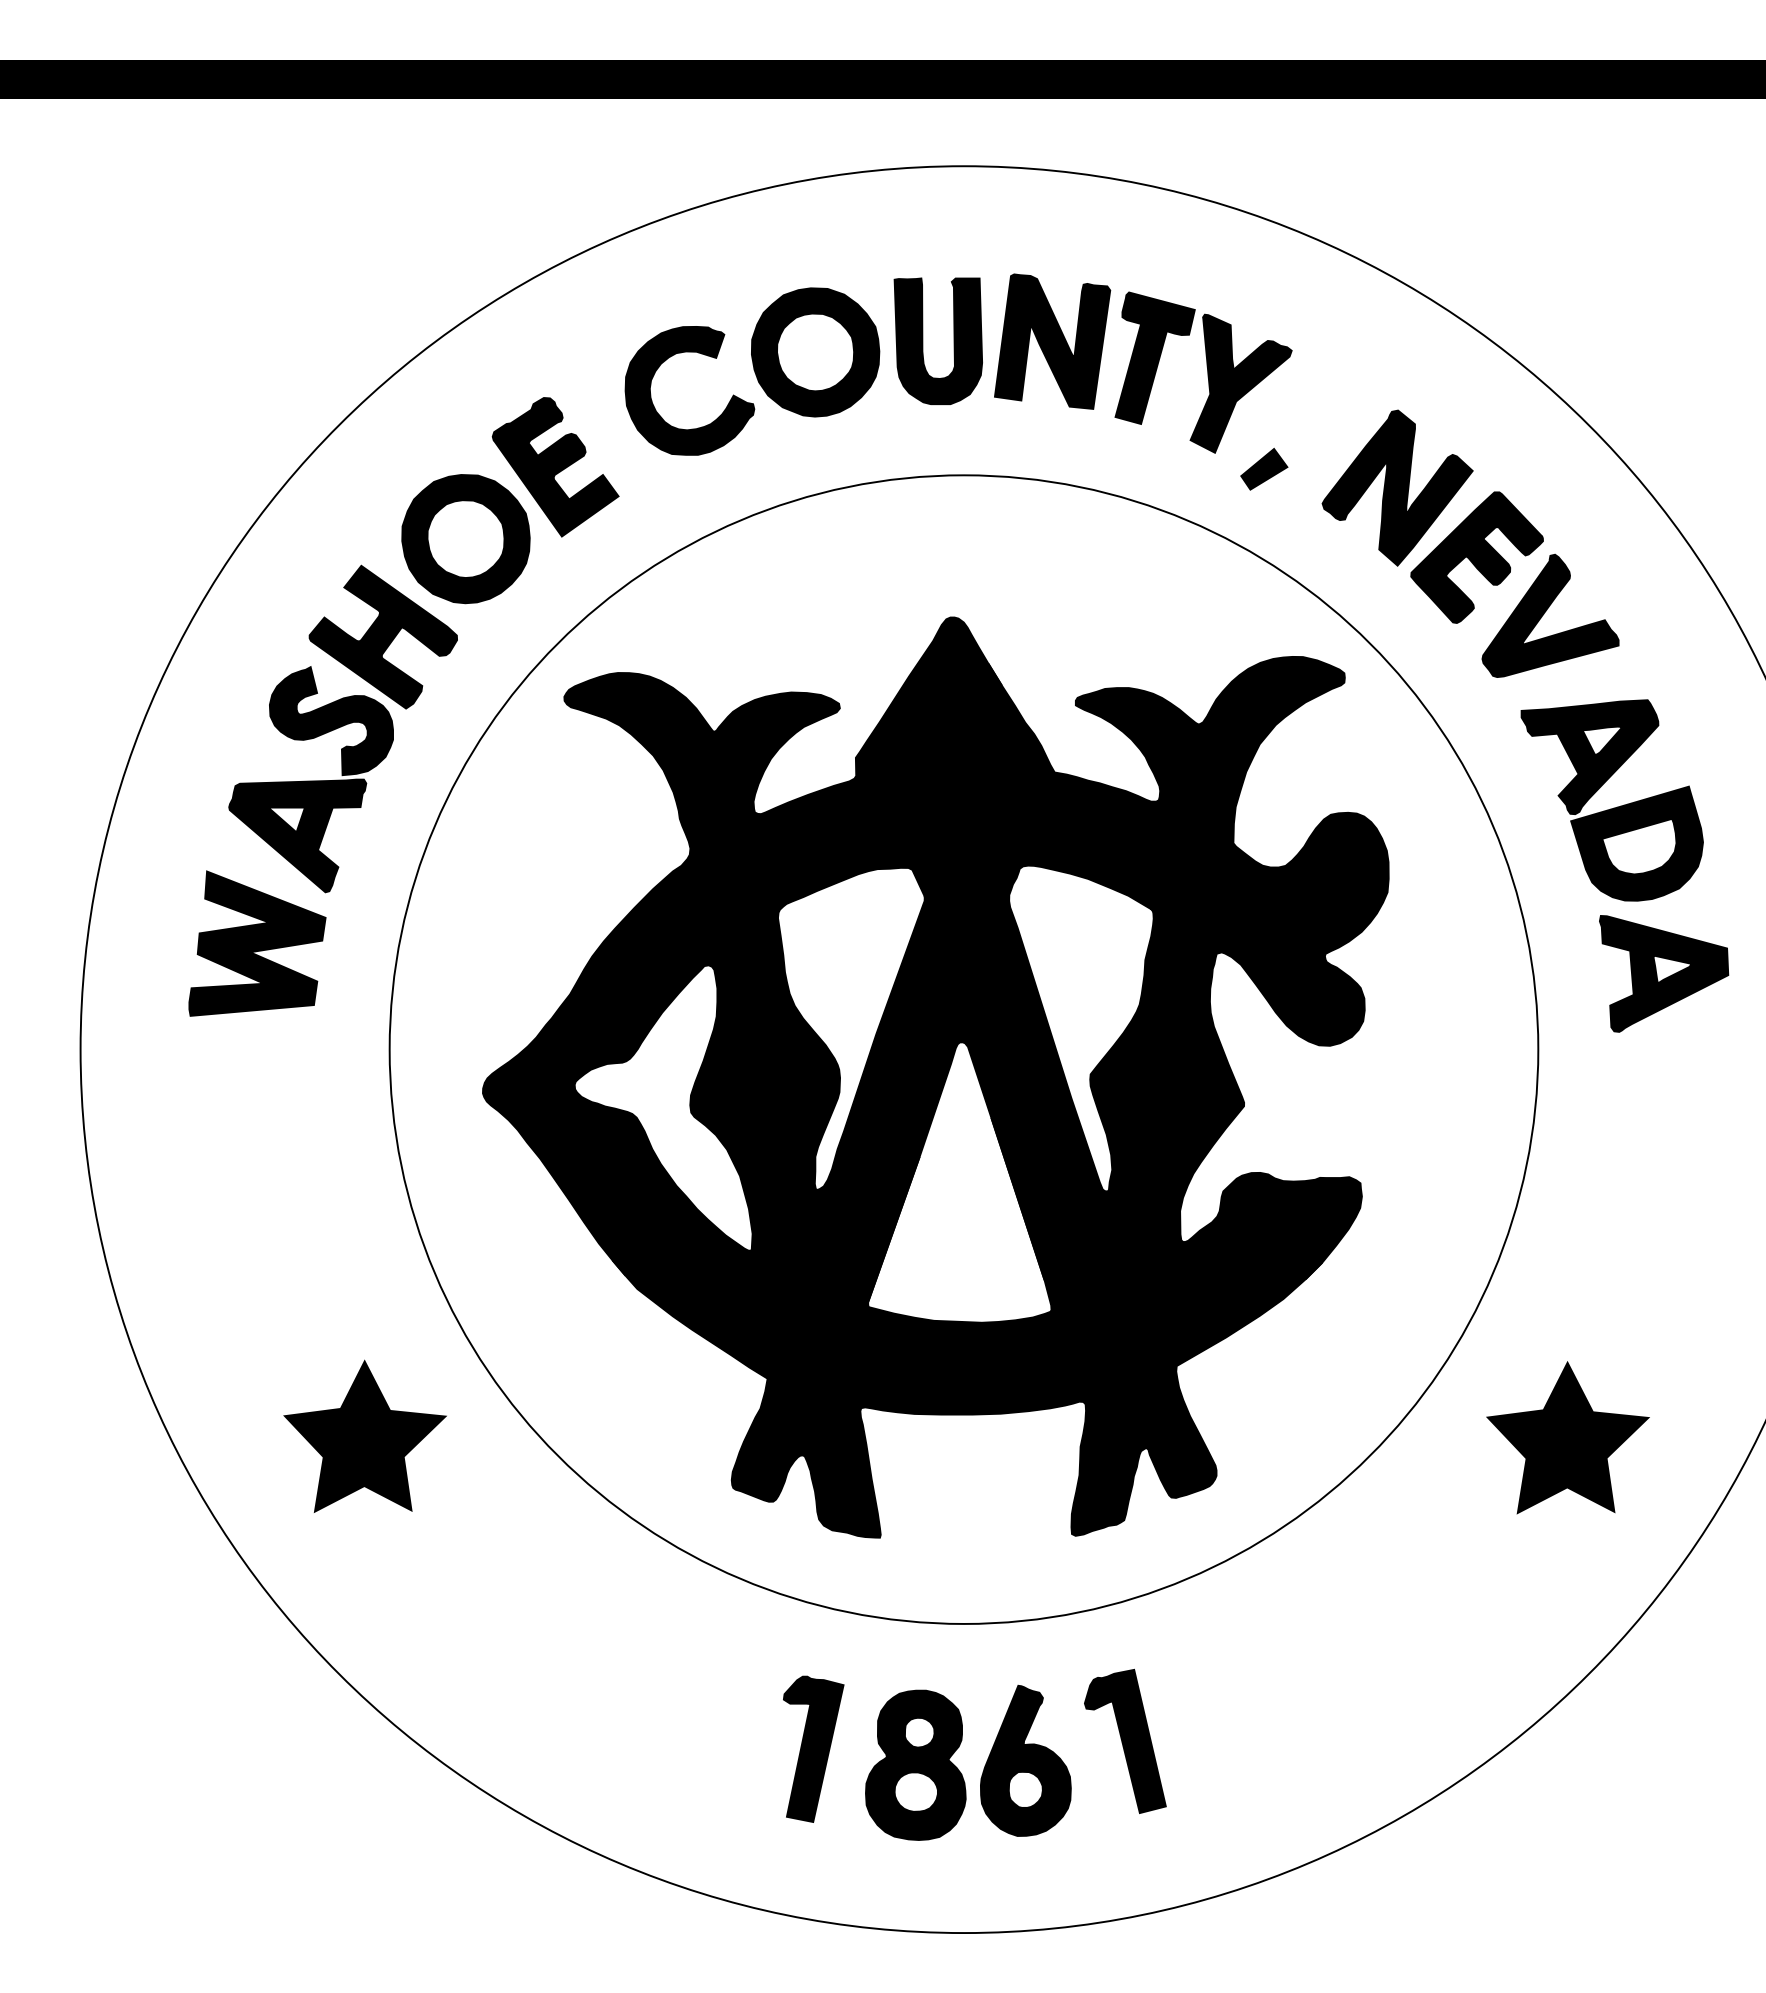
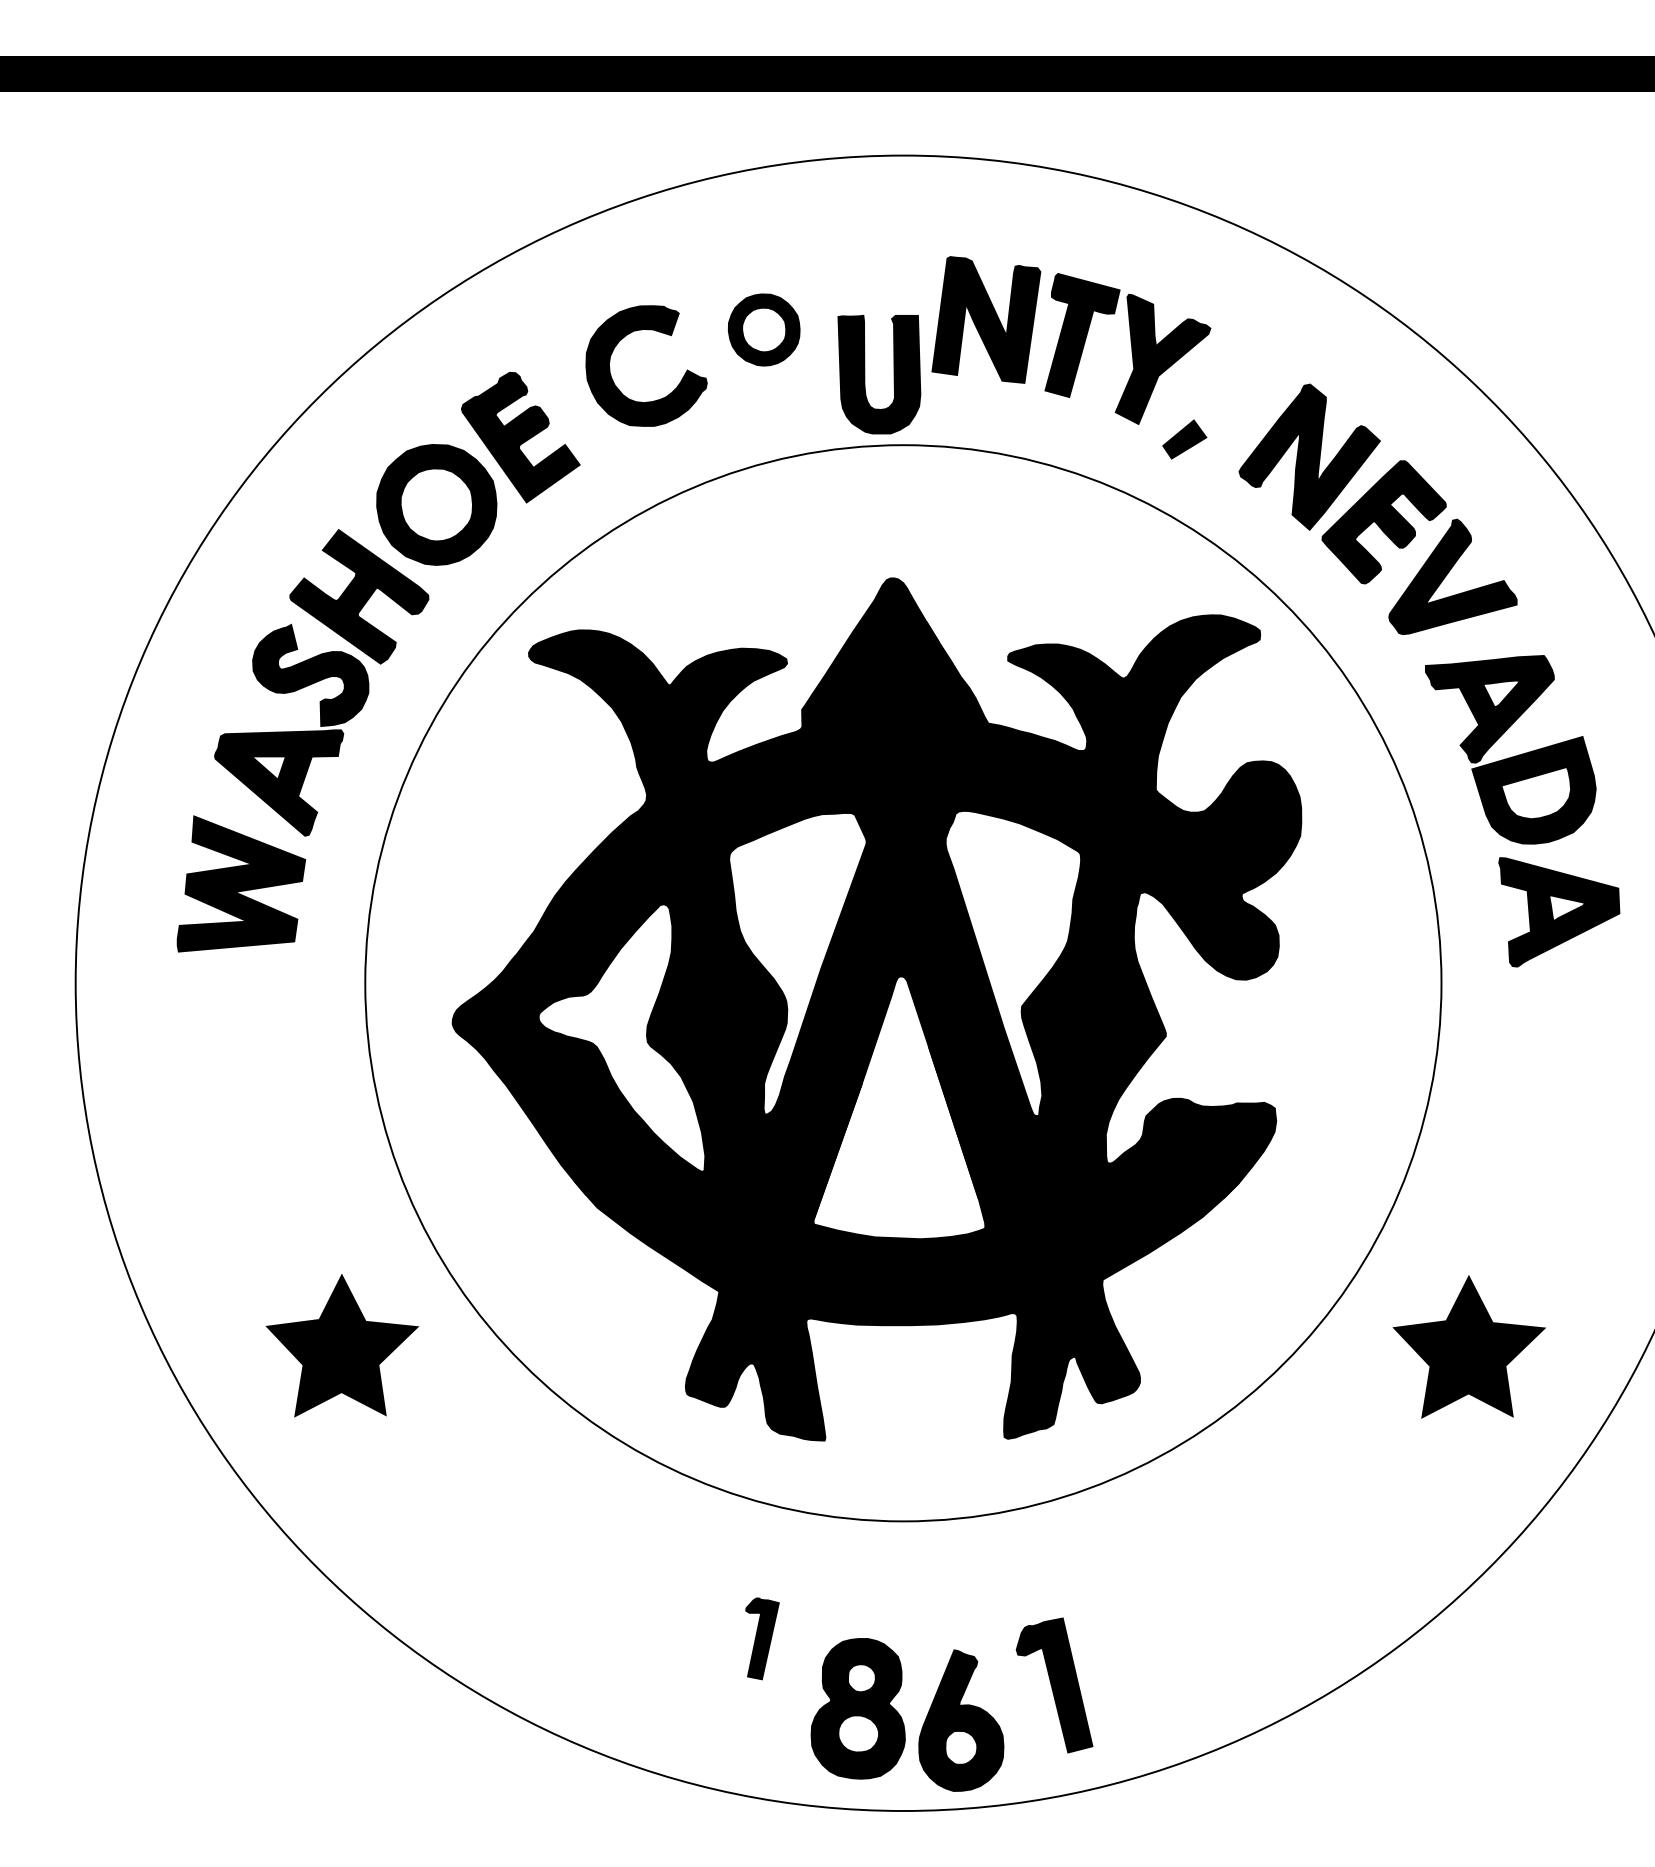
part: (923, 341) -> (865, 374), moved
part: (814, 351) -> (763, 329), size x0.6
part: (1125, 1741) -> (1054, 1685), moved
part: (813, 1748) -> (762, 1638), size x0.6
part: (1026, 1760) -> (961, 1720), moved
part: (915, 1764) -> (857, 1708), moved

